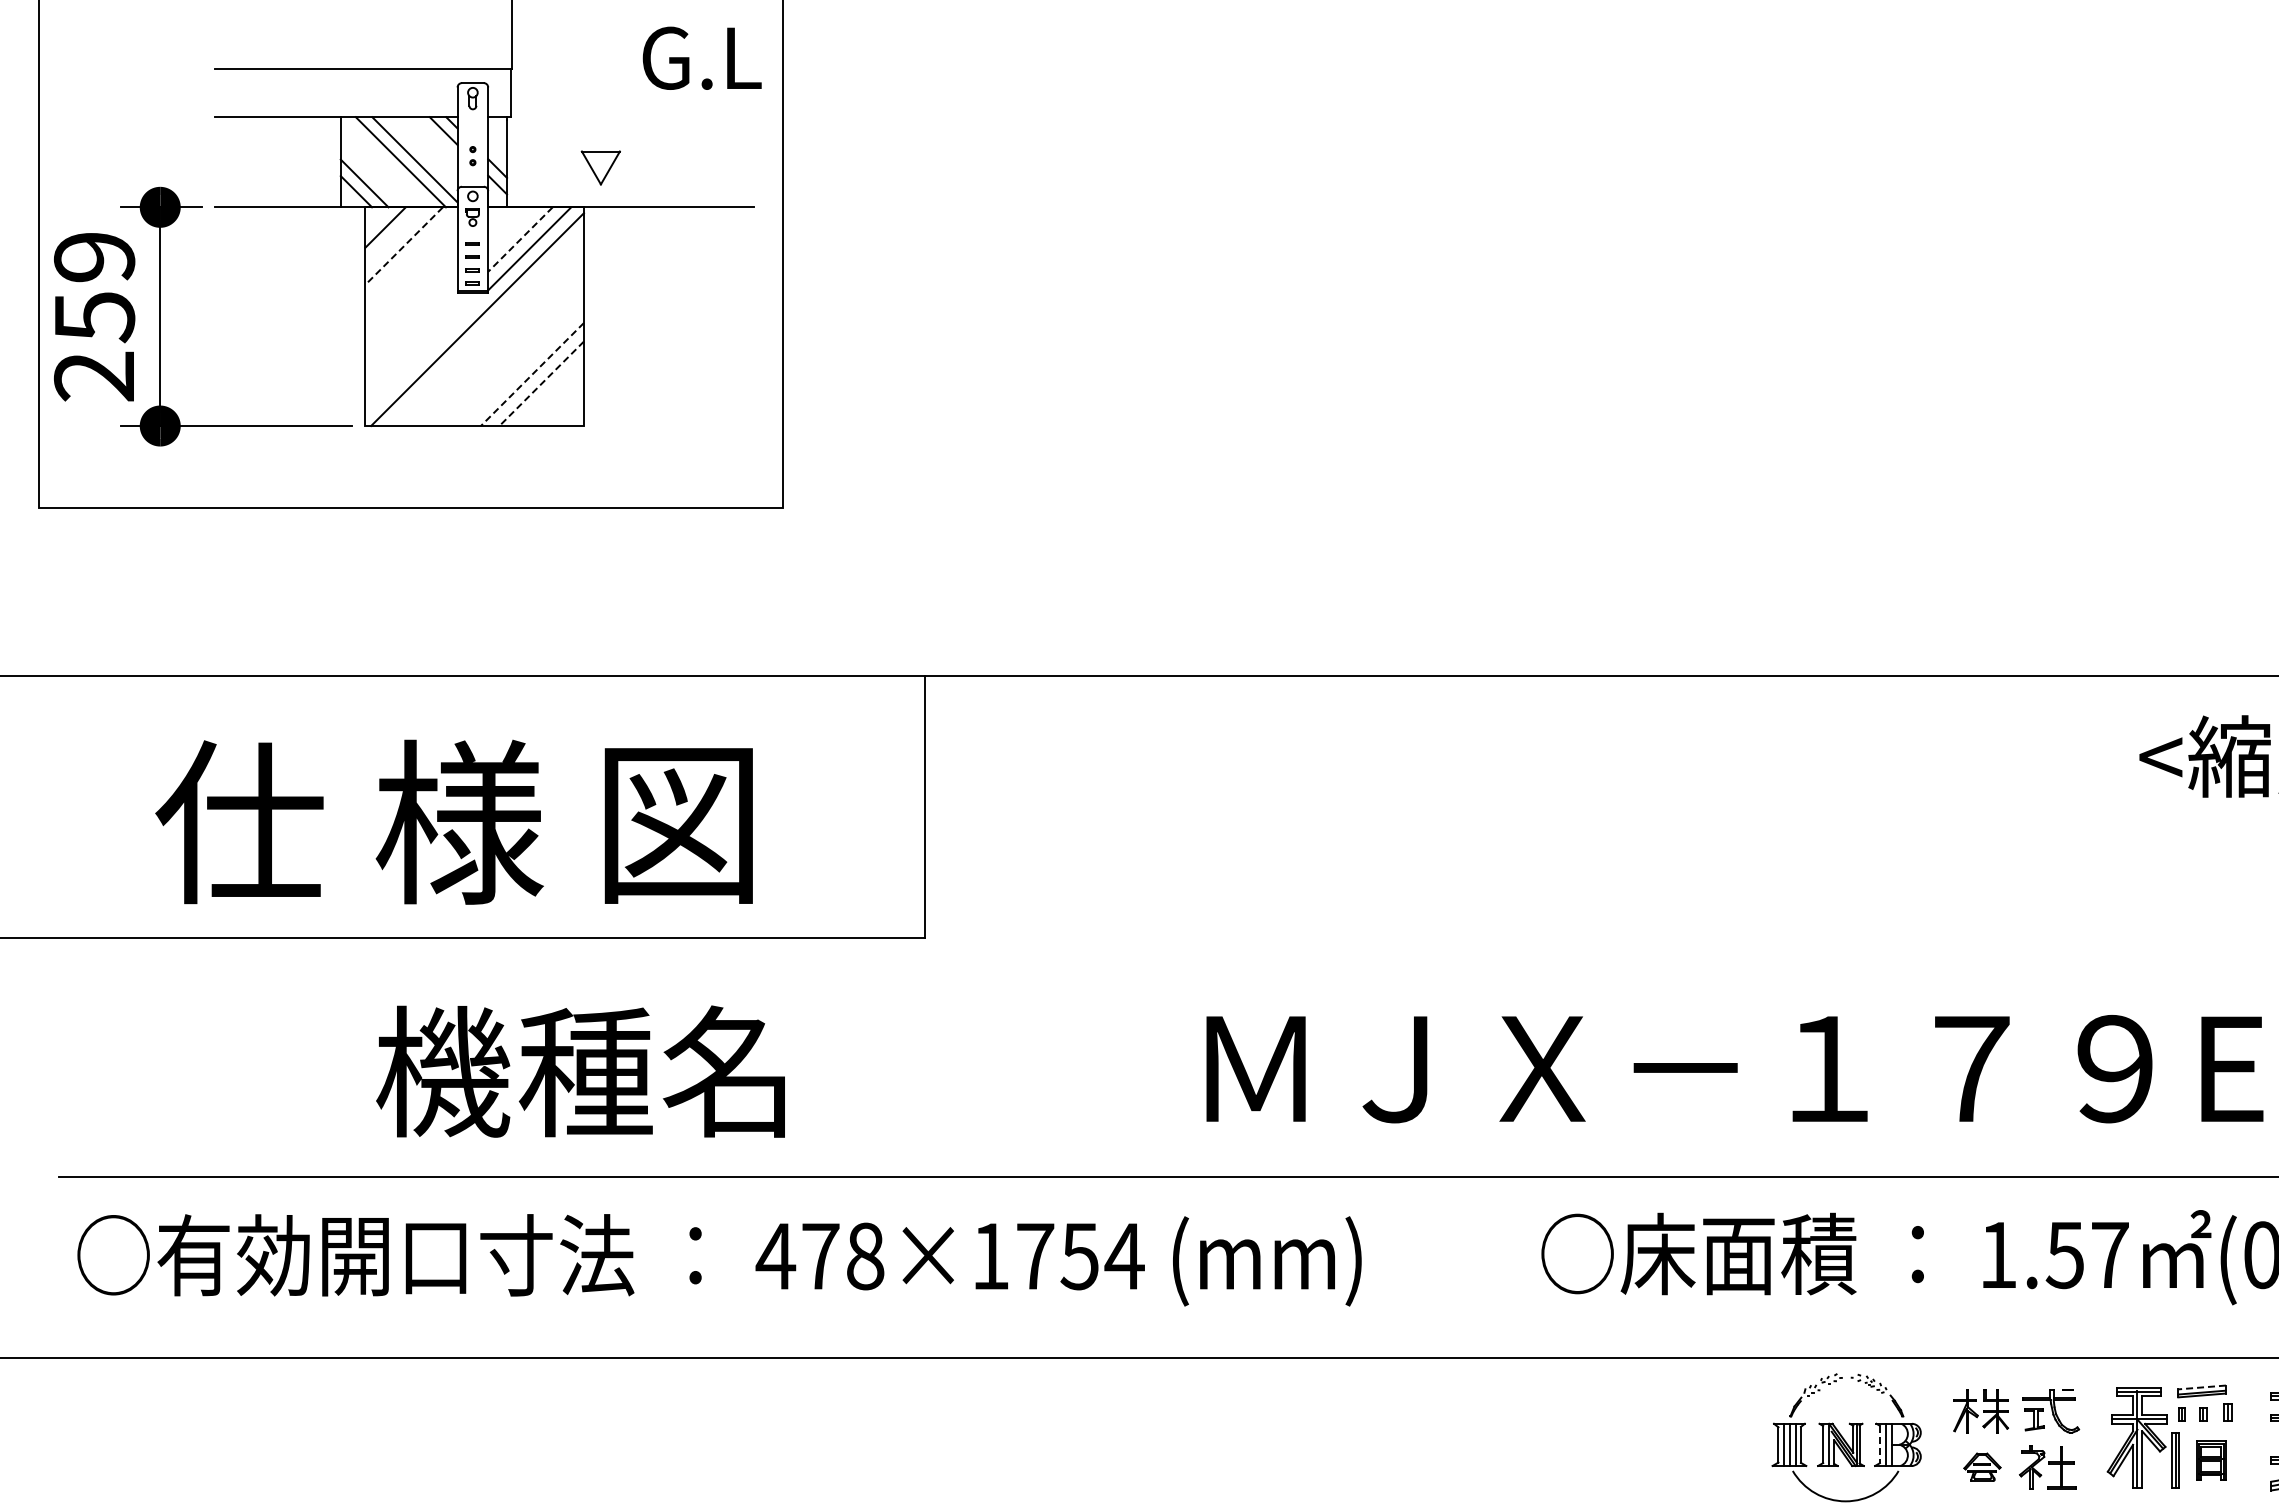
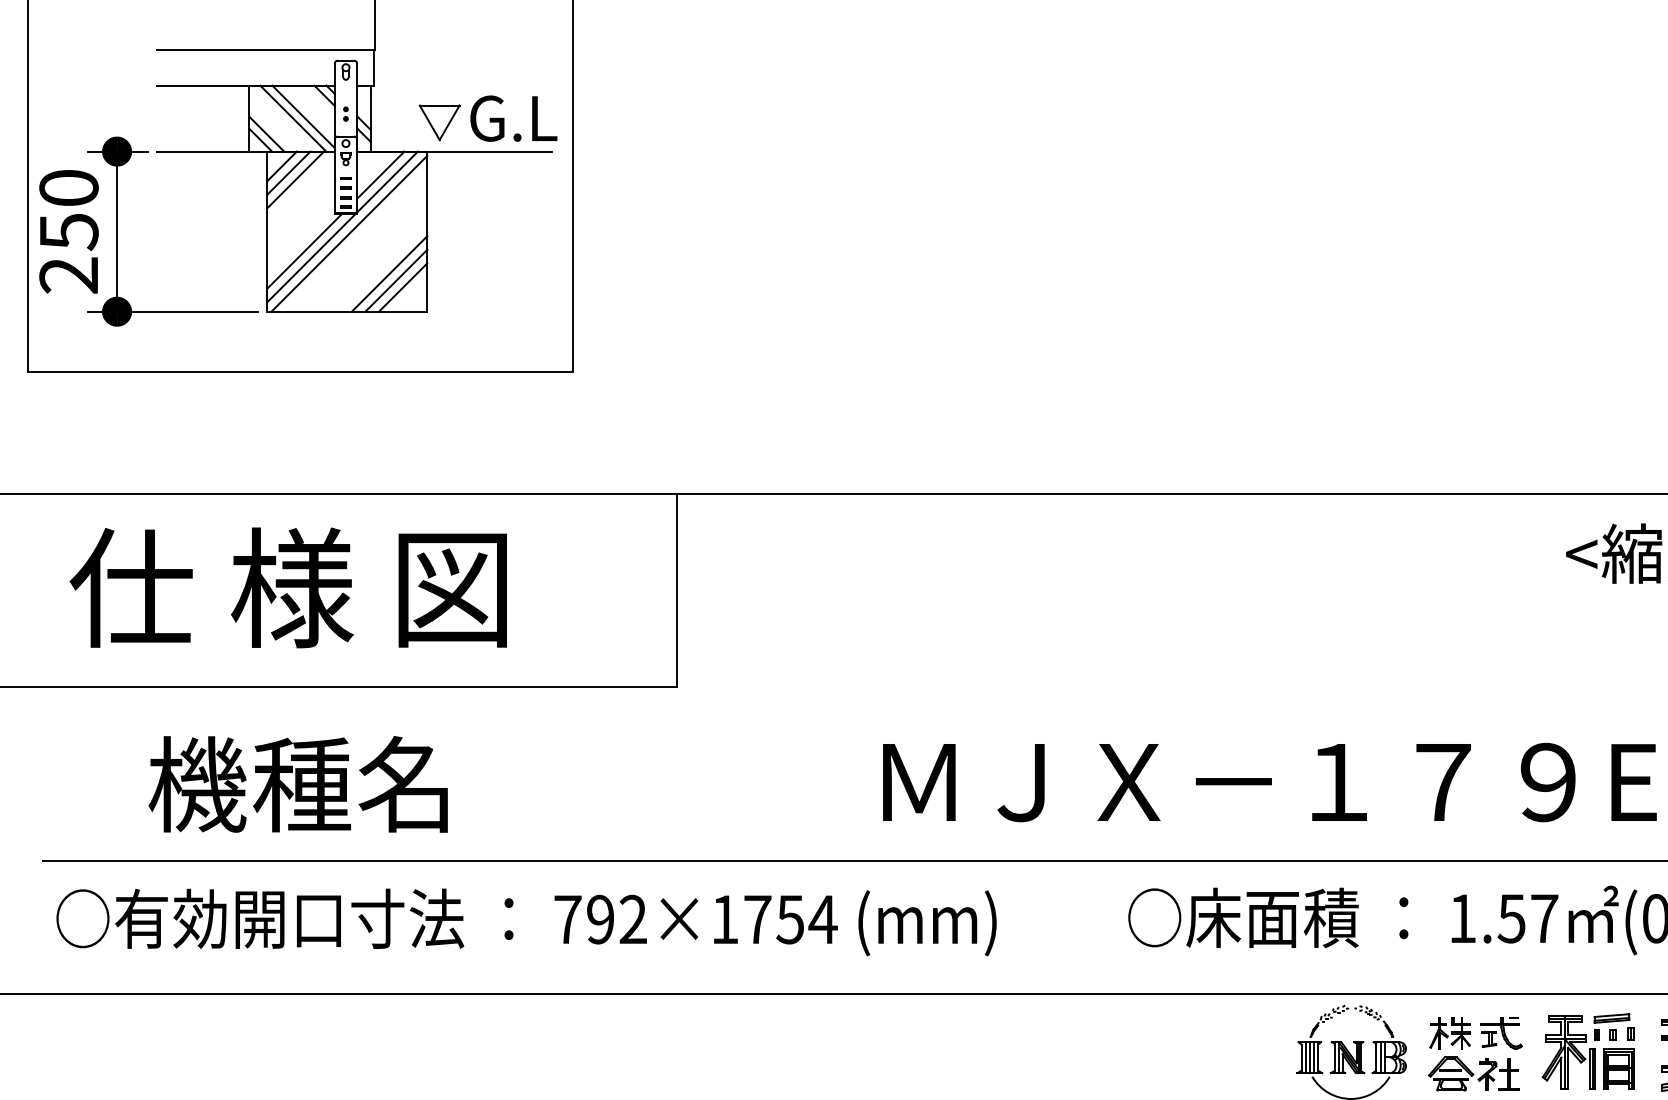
text: (701, 57) -> (513, 118), moved
part: (600, 167) -> (439, 122), size x1.43
line: (394, 236) -> (288, 172), added
line: (520, 239) -> (380, 175), dashed -> solid
line: (404, 246) -> (295, 180), dashed -> solid
text: (94, 257) -> (68, 188), 259 -> 250
line: (416, 343) -> (304, 251), added
line: (425, 353) -> (311, 258), added
line: (532, 374) -> (389, 273), dashed -> solid
line: (541, 383) -> (396, 280), dashed -> solid
line: (551, 393) -> (403, 287), added
text: (453, 821) -> (287, 587), moved
text: (580, 1071) -> (298, 784), moved
text: (819, 1256) -> (599, 919), 478×1754 -> 792×1754
line: (2202, 1387) -> (1612, 1015), dashed -> solid
line: (1879, 1444) -> (1375, 1057), dashed -> solid
part: (2211, 1460) -> (1618, 1069), size x1.43
part: (1982, 1466) -> (1451, 1073), size x1.67

